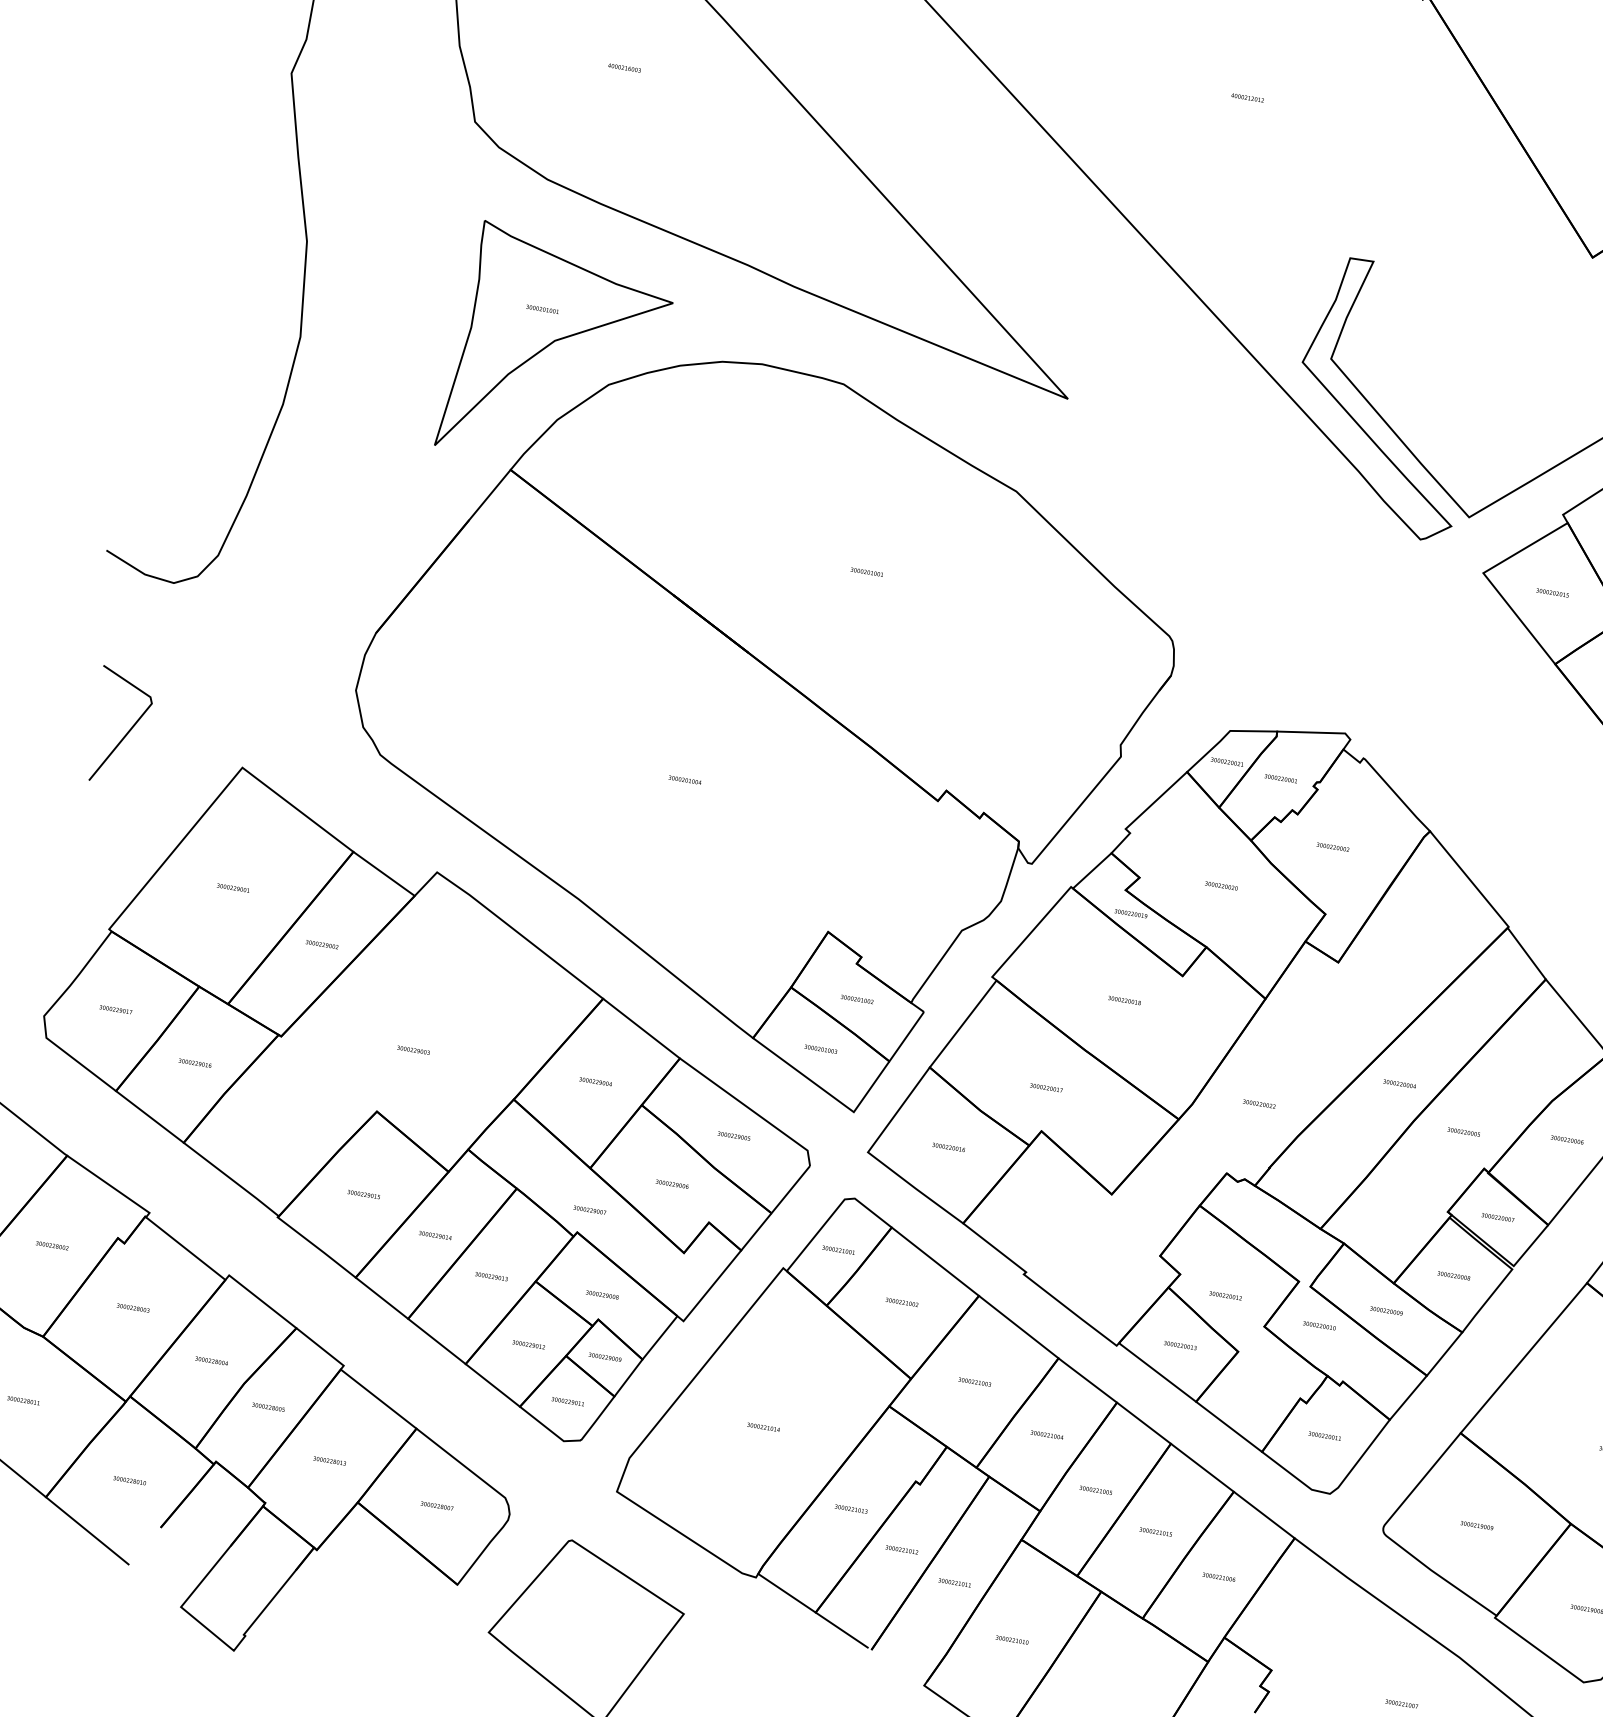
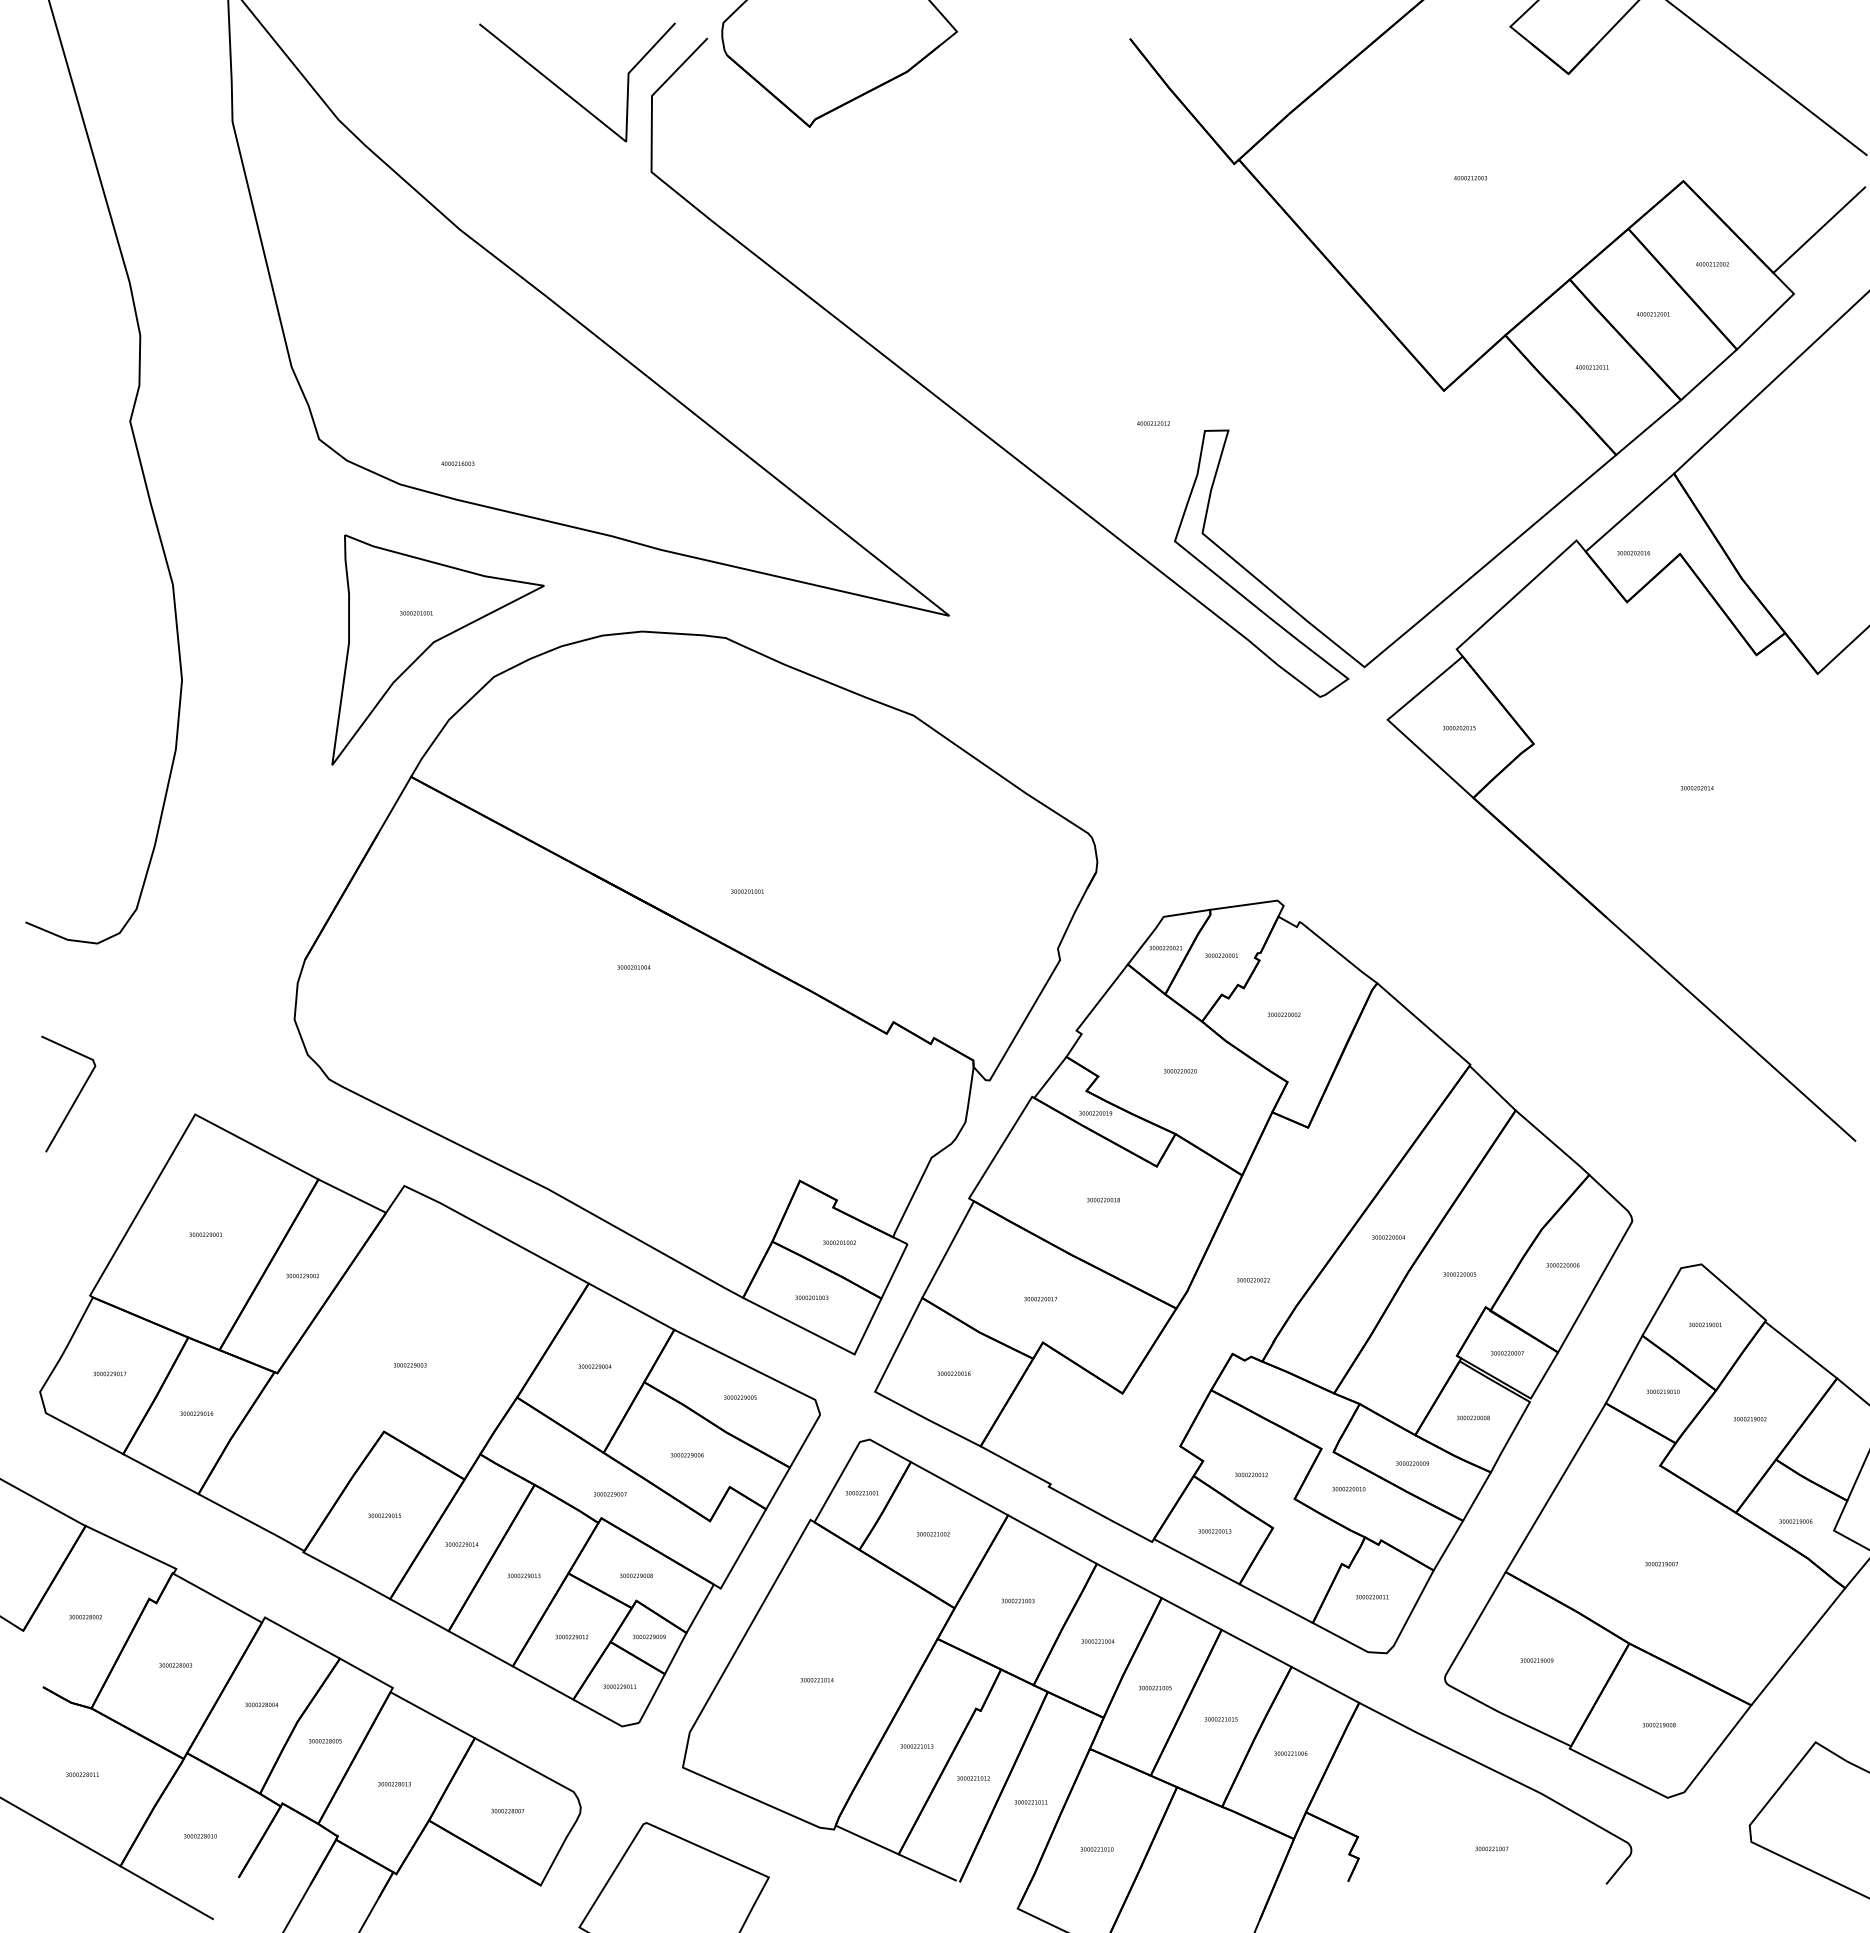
text: (624, 67) -> (457, 463), moved
text: (1247, 97) -> (1153, 423), moved
text: (867, 572) -> (747, 891), moved
text: (684, 780) -> (633, 967), moved

